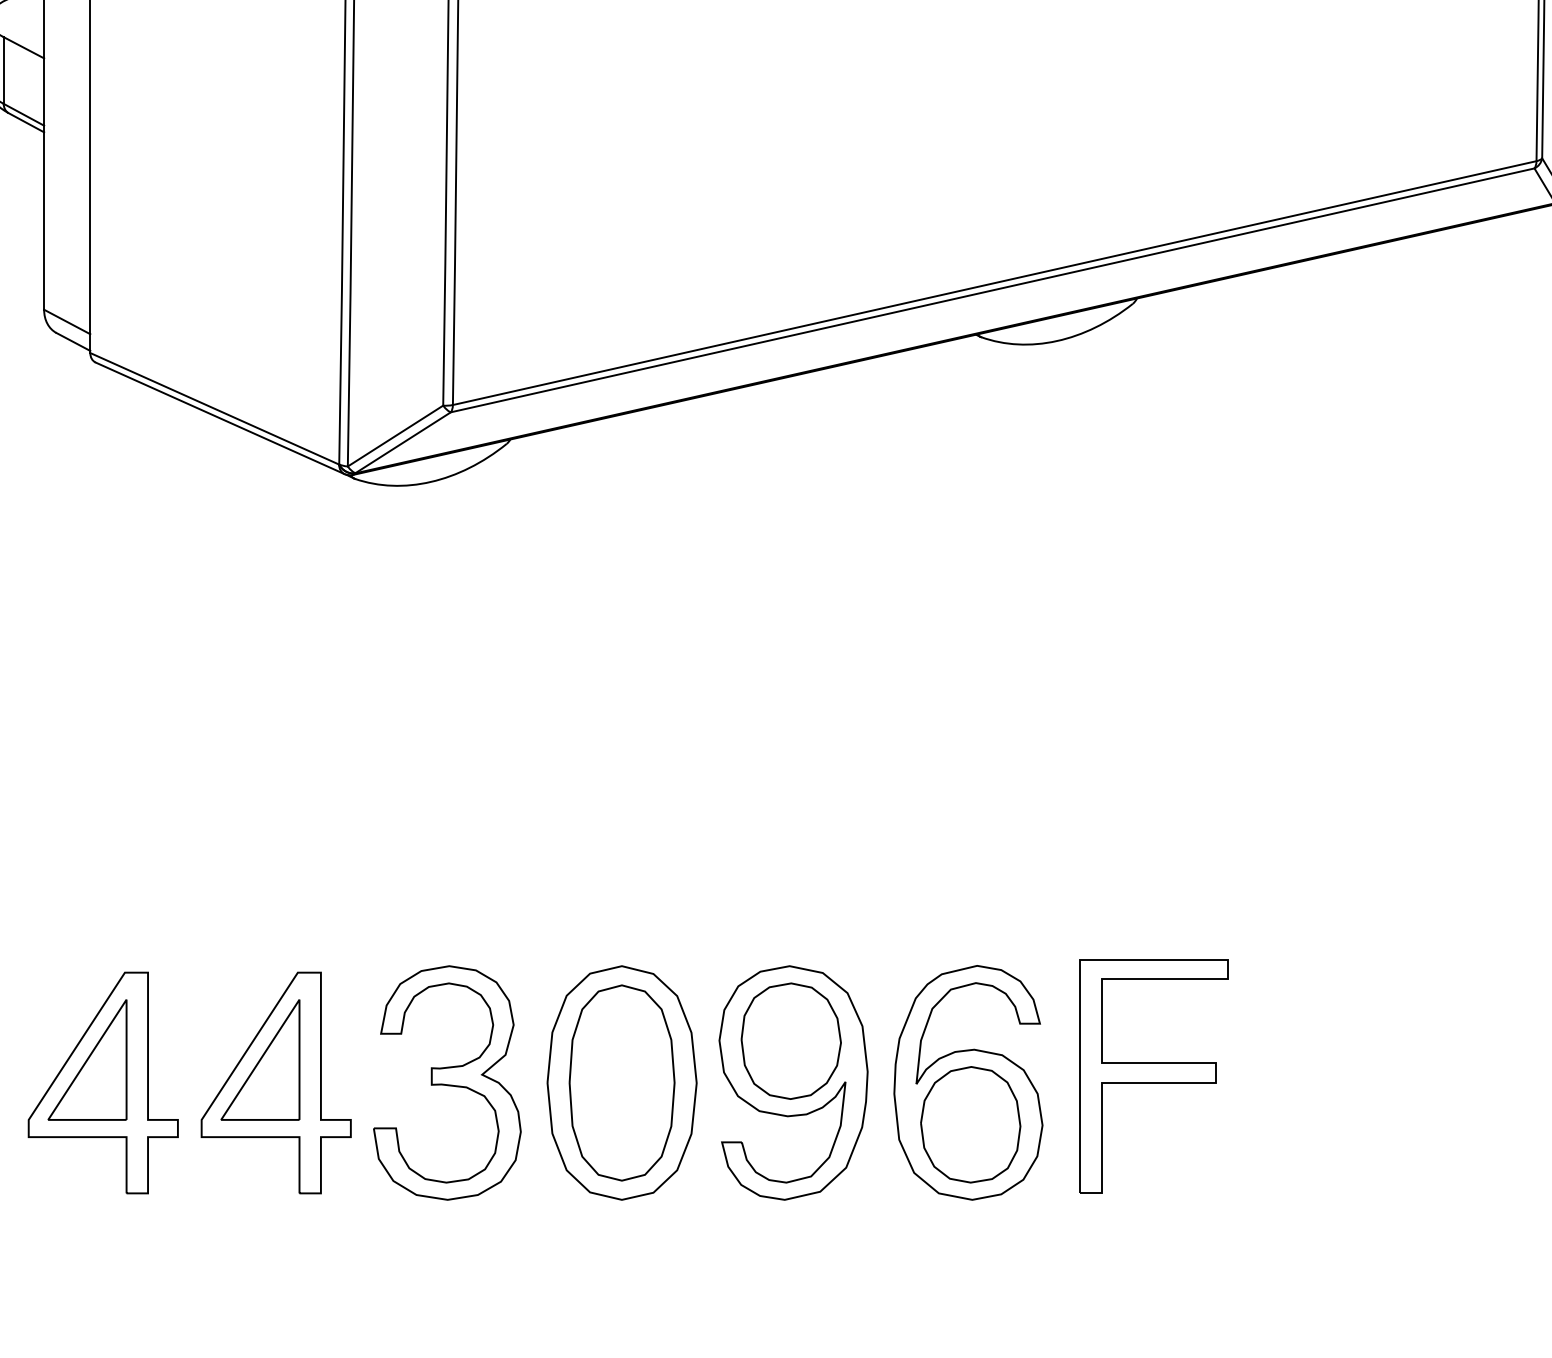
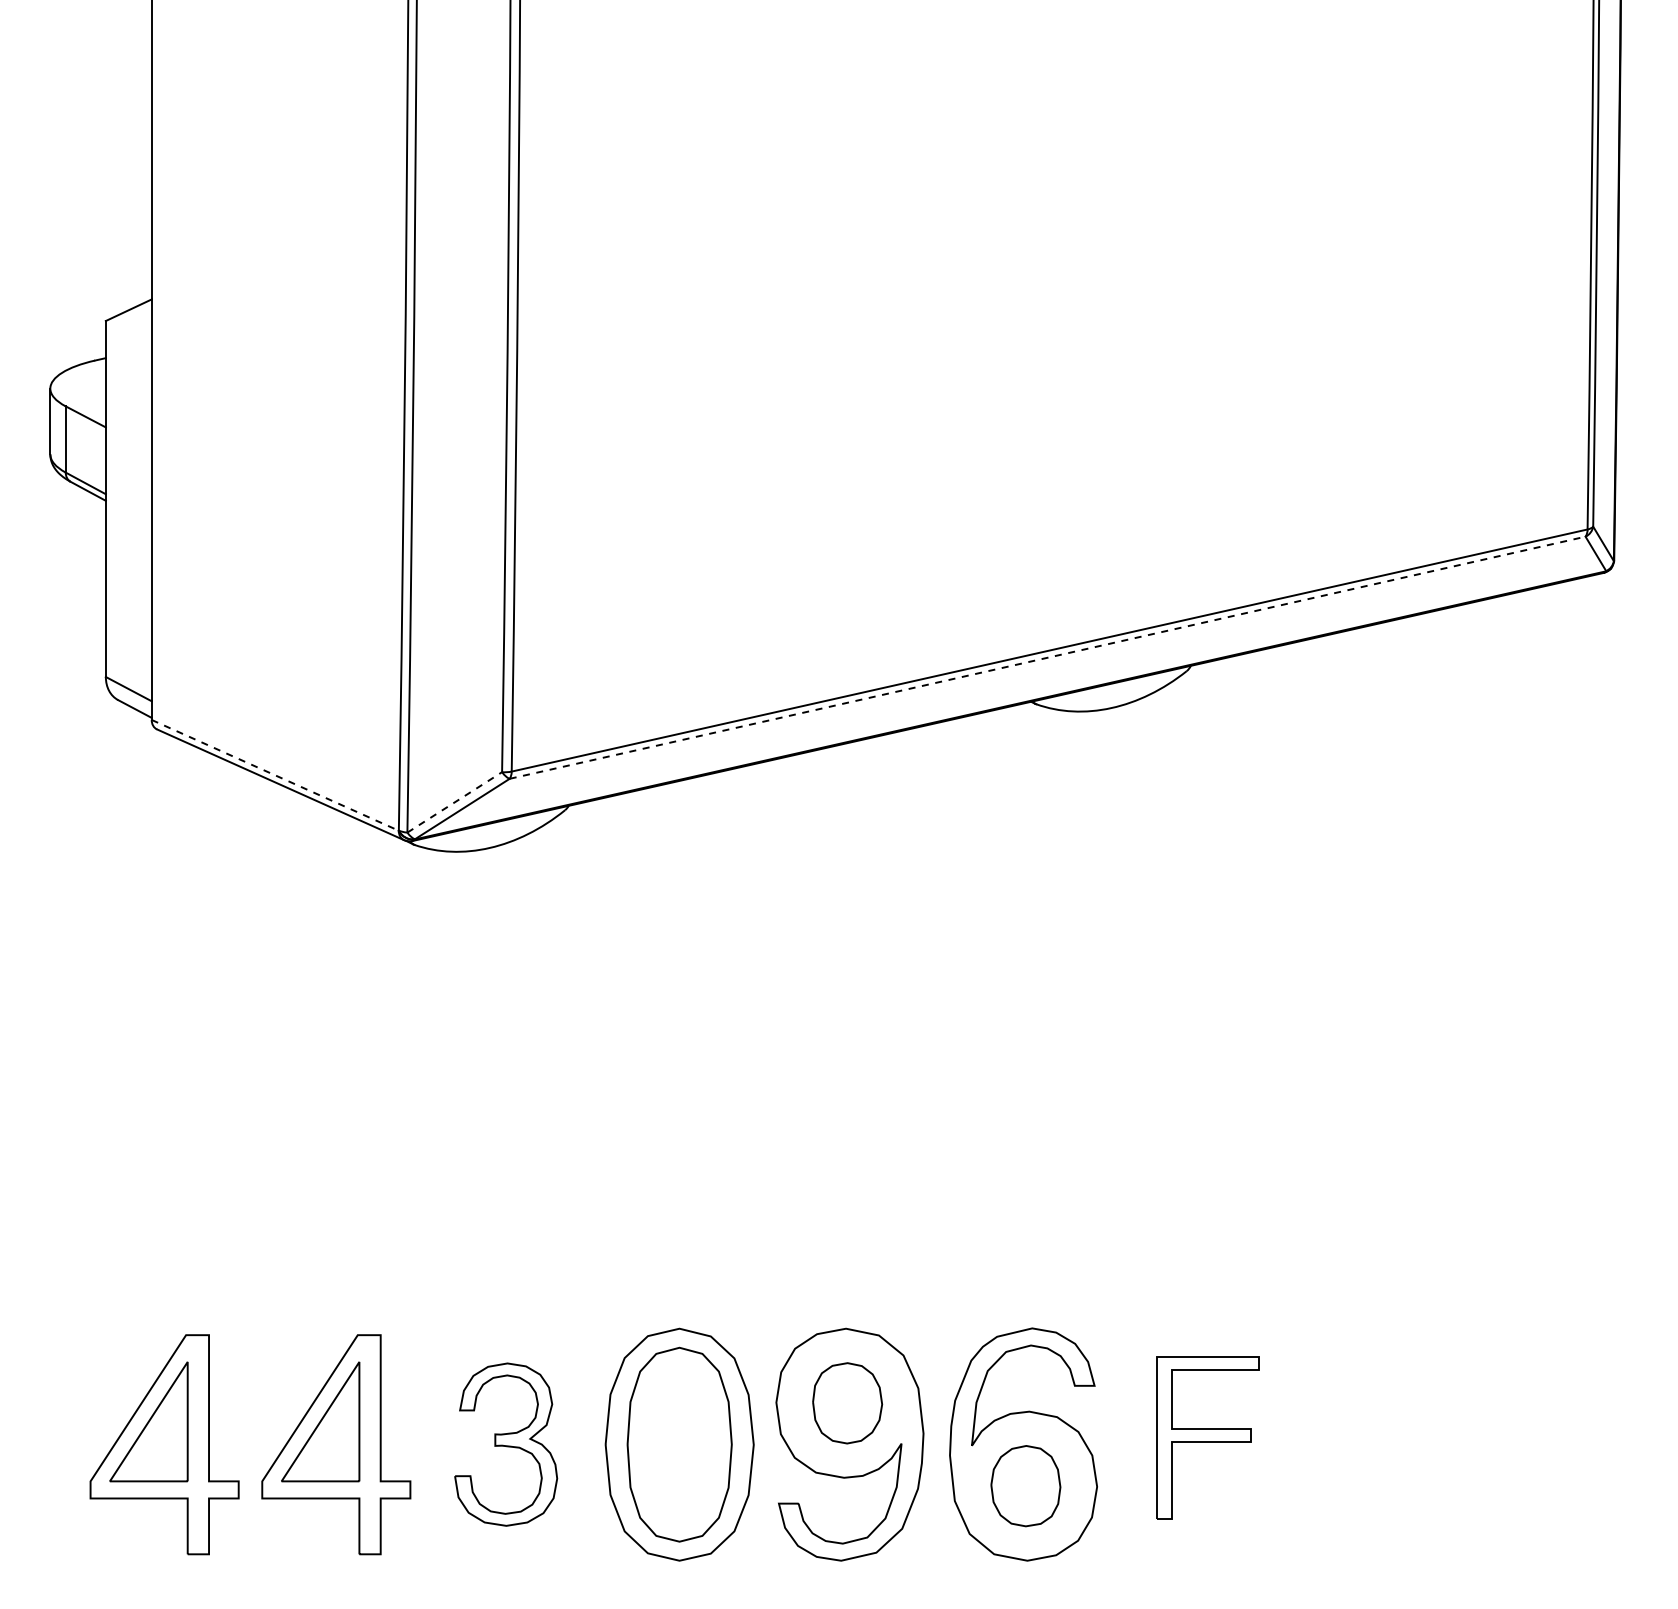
line: (993, 290) -> (1048, 657), solid -> dashed
line: (214, 408) -> (275, 775), solid -> dashed
line: (396, 436) -> (455, 802), solid -> dashed
part: (791, 1041) -> (847, 1403), size x0.7
part: (1153, 1075) -> (1207, 1437), size x0.7
part: (446, 1082) -> (505, 1444), size x0.7
part: (970, 1124) -> (1025, 1485), size x0.7

